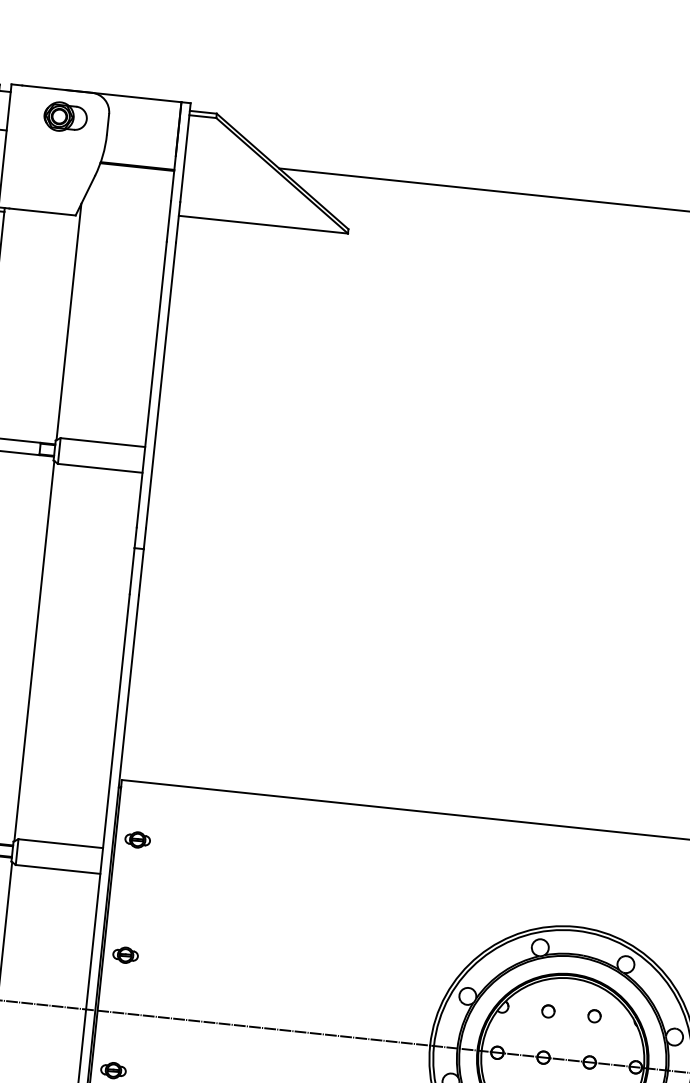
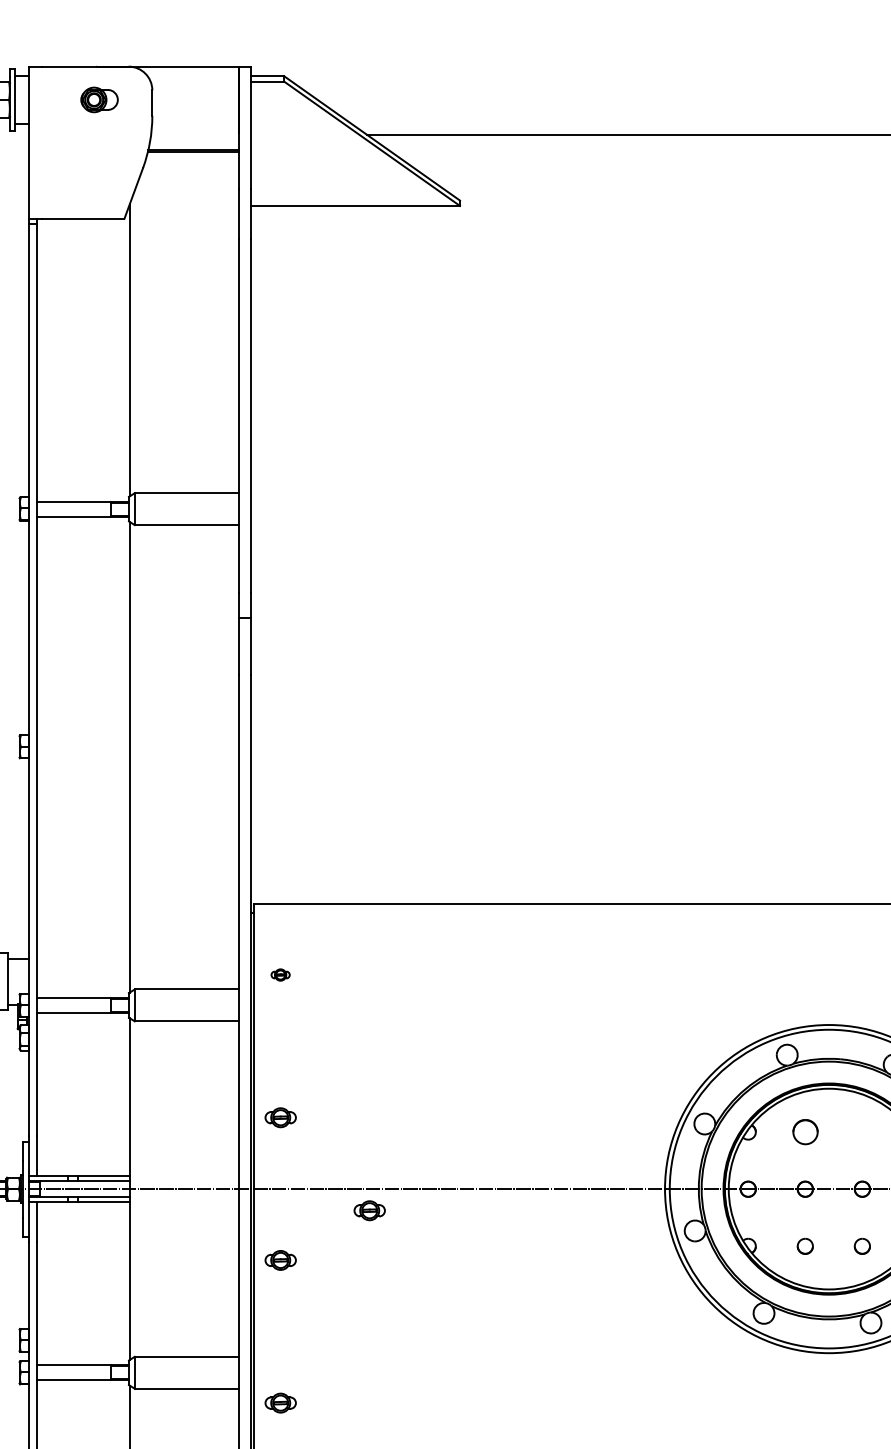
part: (65, 116) -> (99, 99), size x0.7
part: (137, 839) -> (280, 974), size x0.6
part: (547, 1010) -> (804, 1131), size x1.6
part: (593, 1015) -> (861, 1131), removed
part: (189, 1037) -> (369, 1210), added

